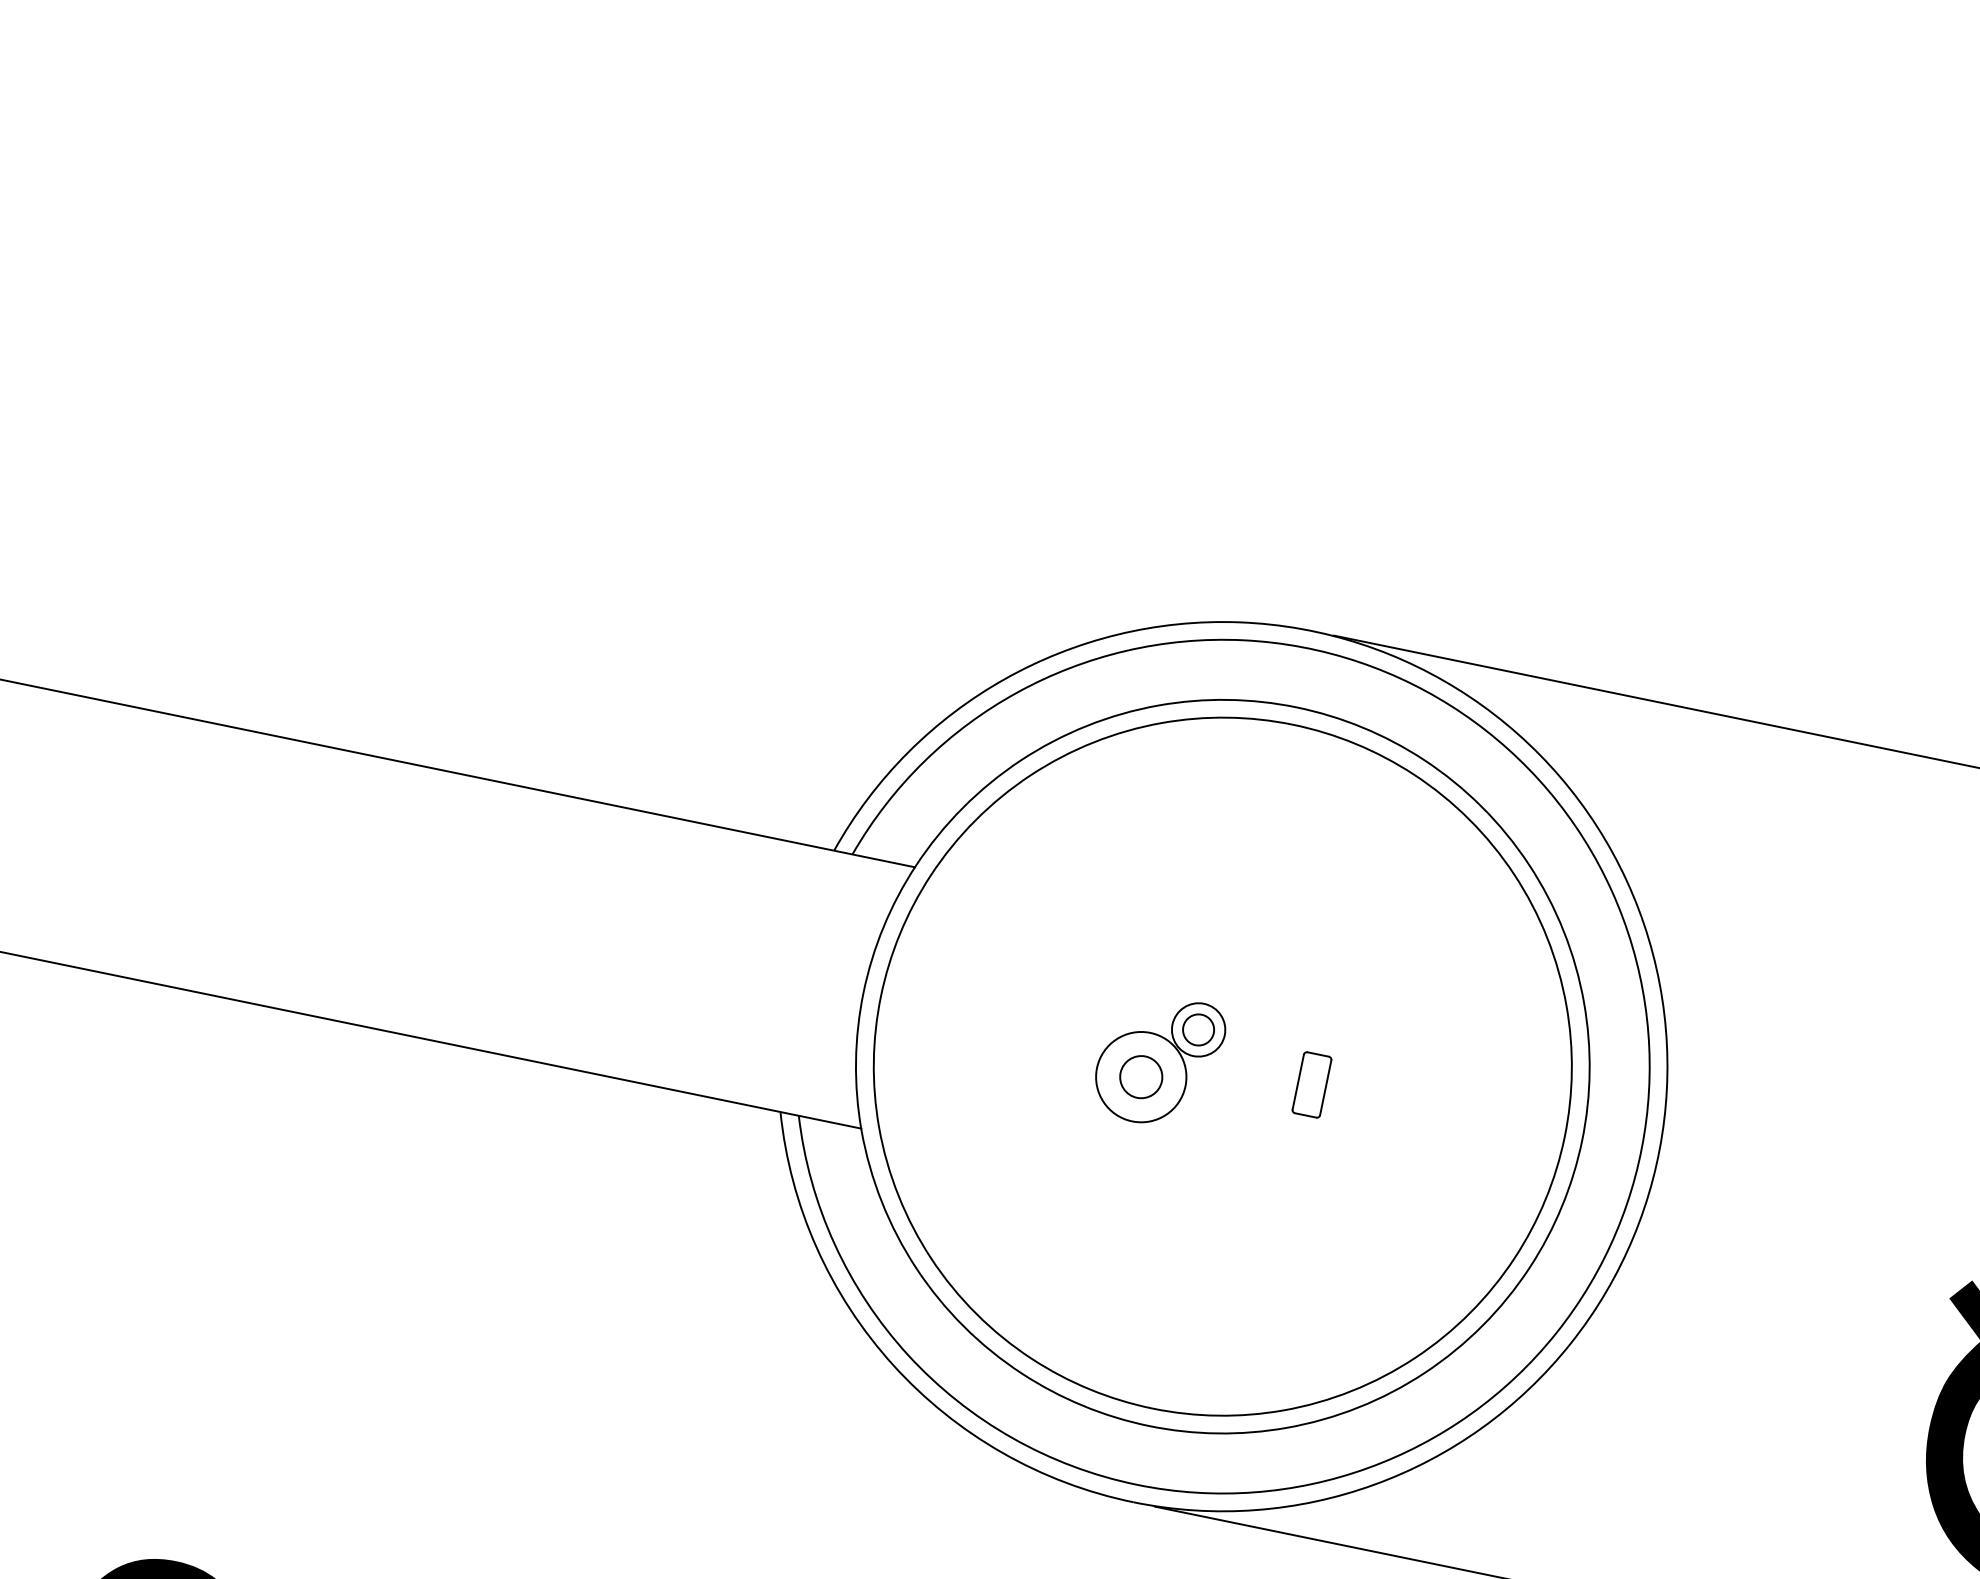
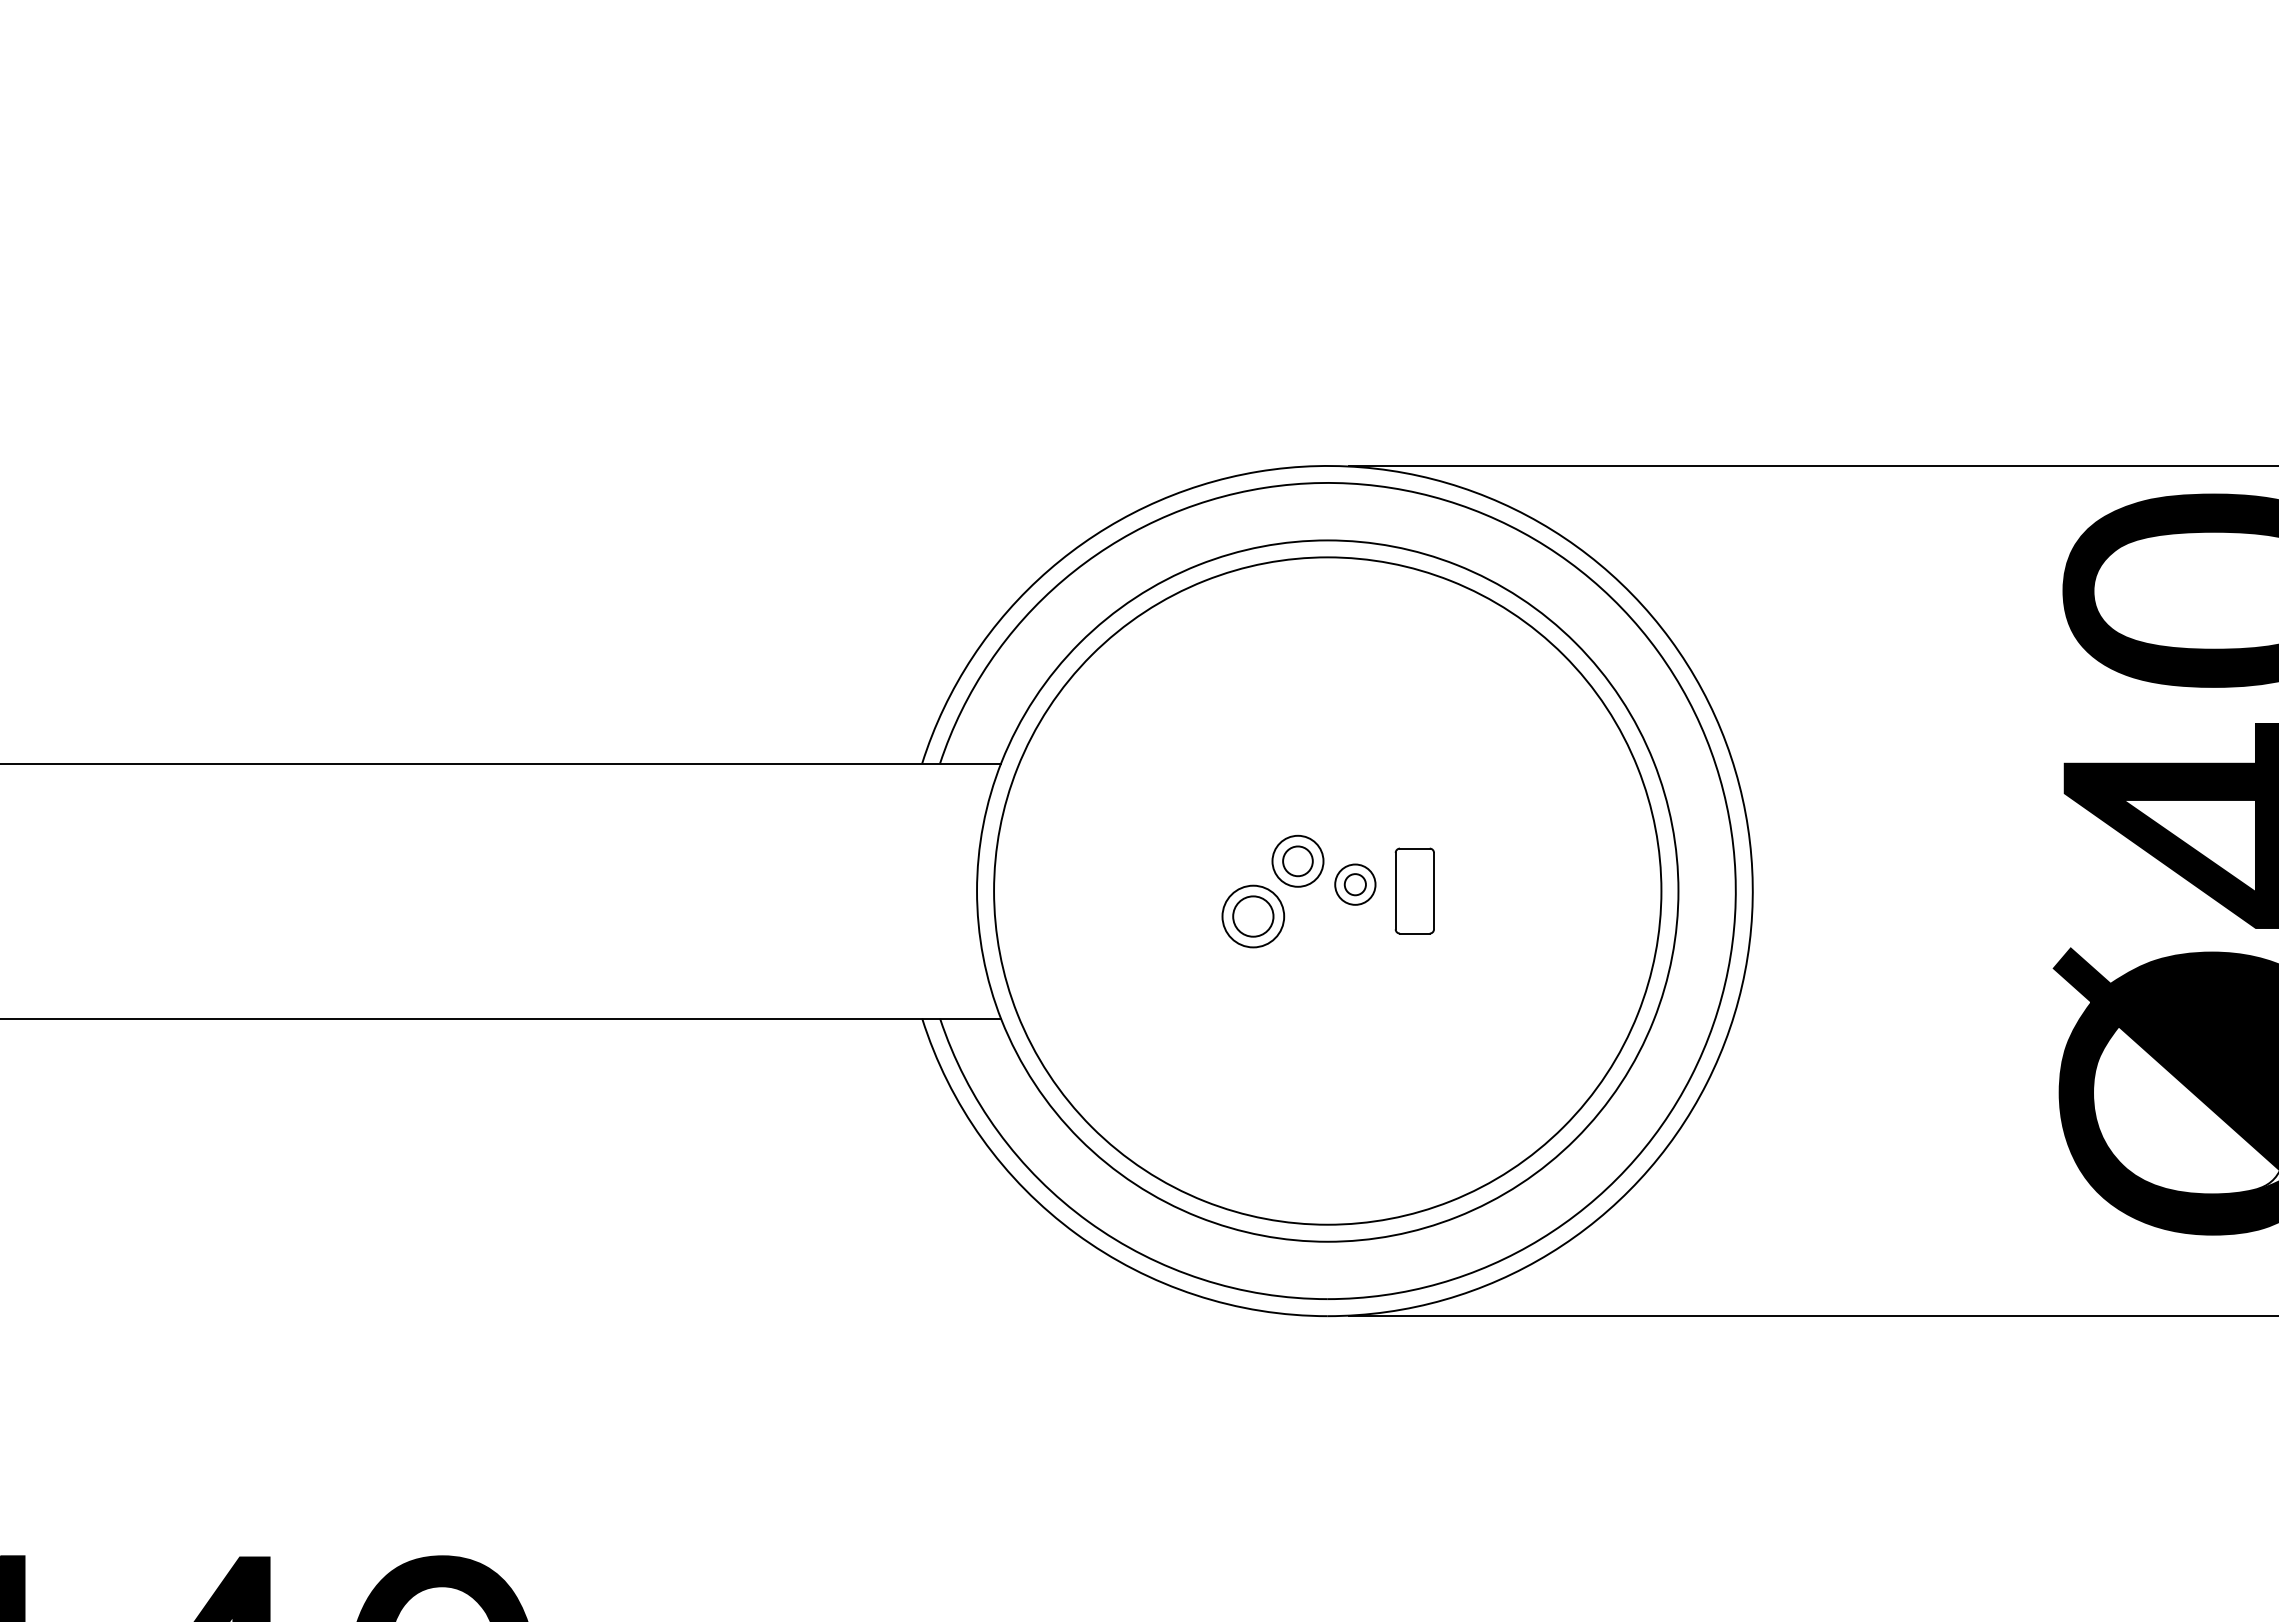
part: (1252, 1065) -> (1355, 884), added
circle: (1141, 1077) -> (1253, 916), size x0.71
part: (1311, 1084) -> (1414, 890), size x1.43

